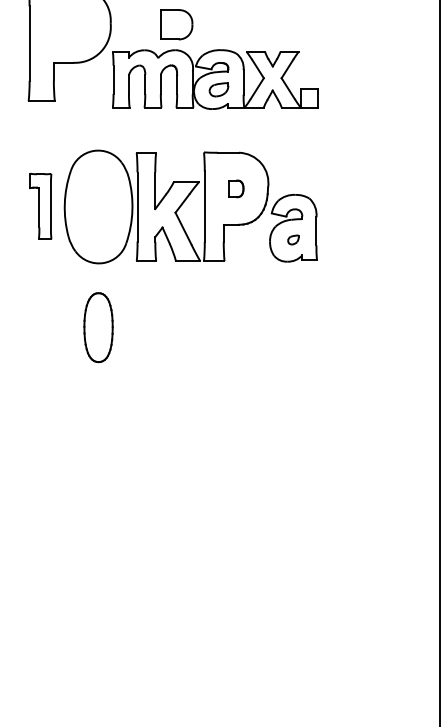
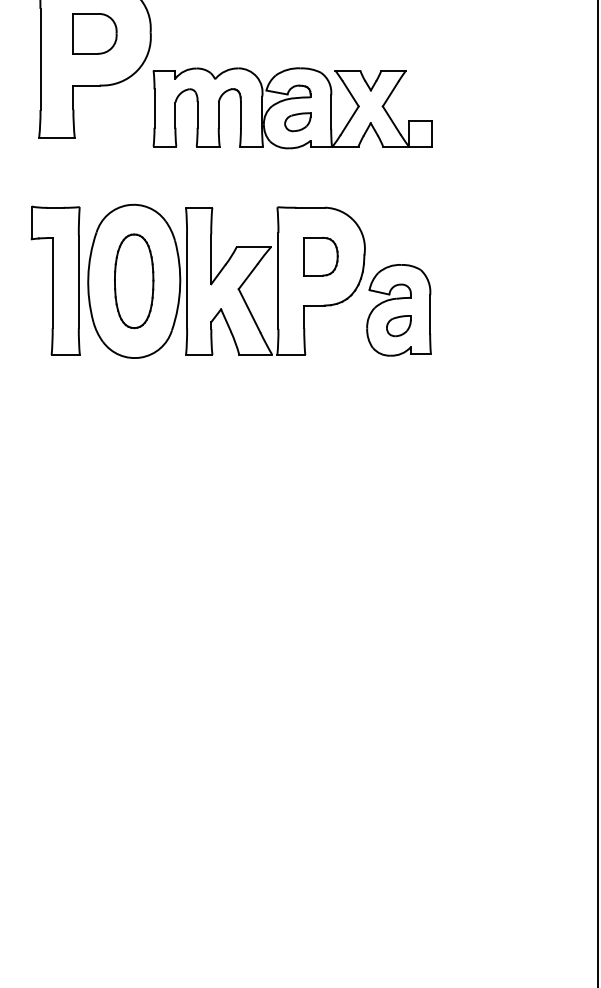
part: (176, 24) -> (94, 33), moved
part: (235, 188) -> (320, 256), size x1.67
part: (40, 206) -> (55, 280), size x1.67
part: (293, 240) -> (398, 326), size x1.67
part: (98, 327) -> (134, 281), moved

